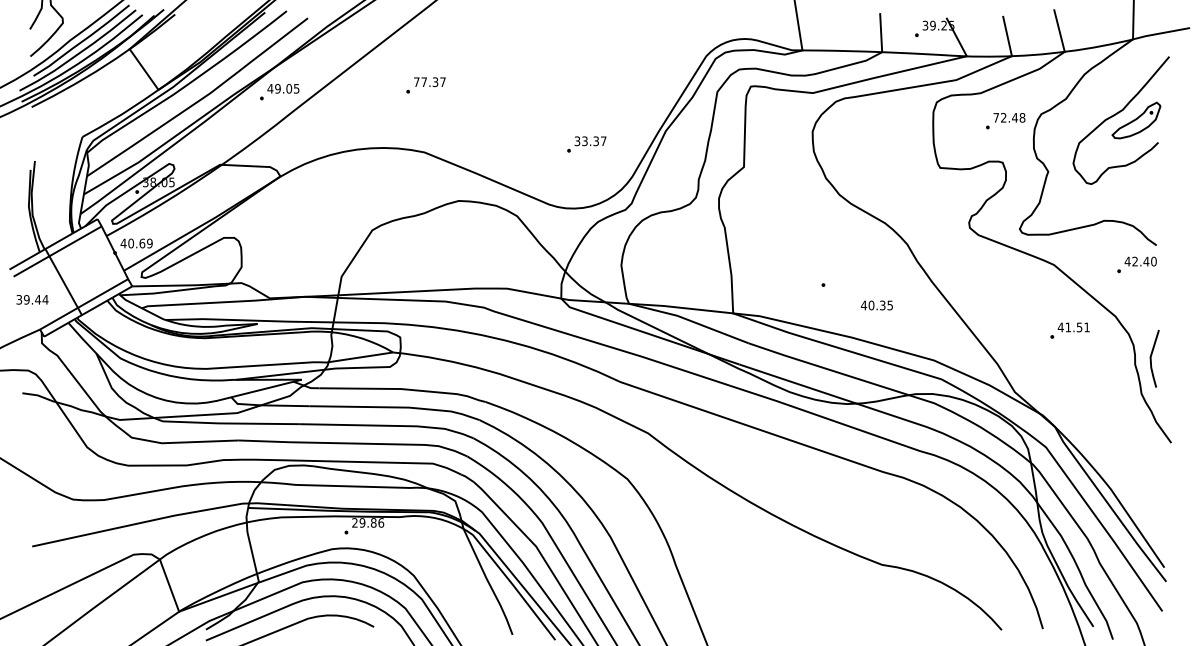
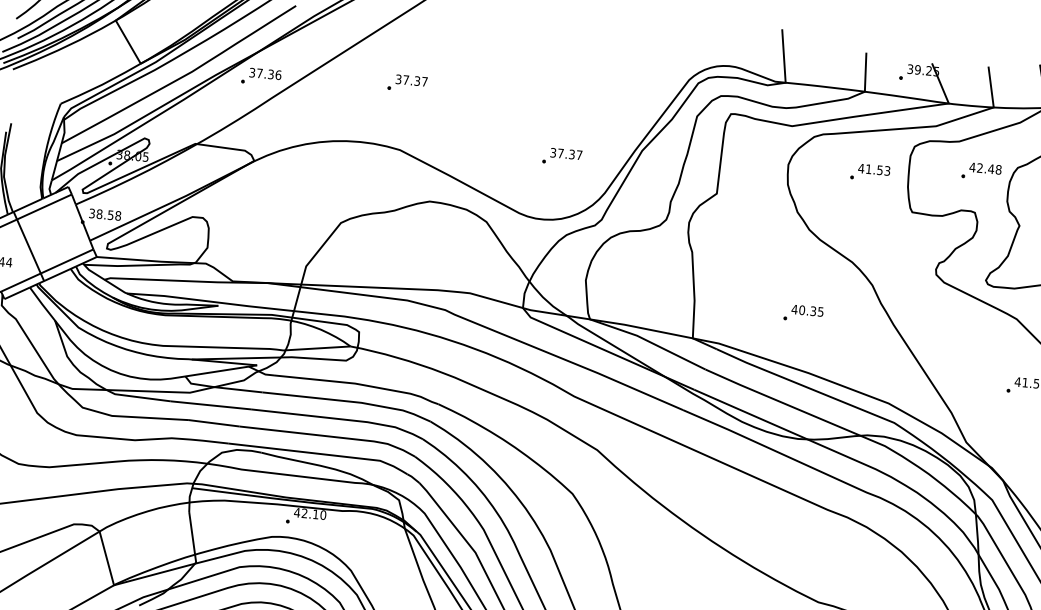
text: (416, 82) -> (398, 79), 77.37 -> 37.37
text: (283, 88) -> (265, 73), 49.05 -> 37.36
text: (996, 117) -> (972, 167), 72.48 -> 42.48
part: (894, 132) -> (869, 172), added
text: (584, 141) -> (560, 153), 33.37 -> 37.37
text: (136, 243) -> (104, 214), 40.69 -> 38.58
text: (876, 305) -> (807, 310), moved
text: (367, 522) -> (309, 513), 29.86 -> 42.10

